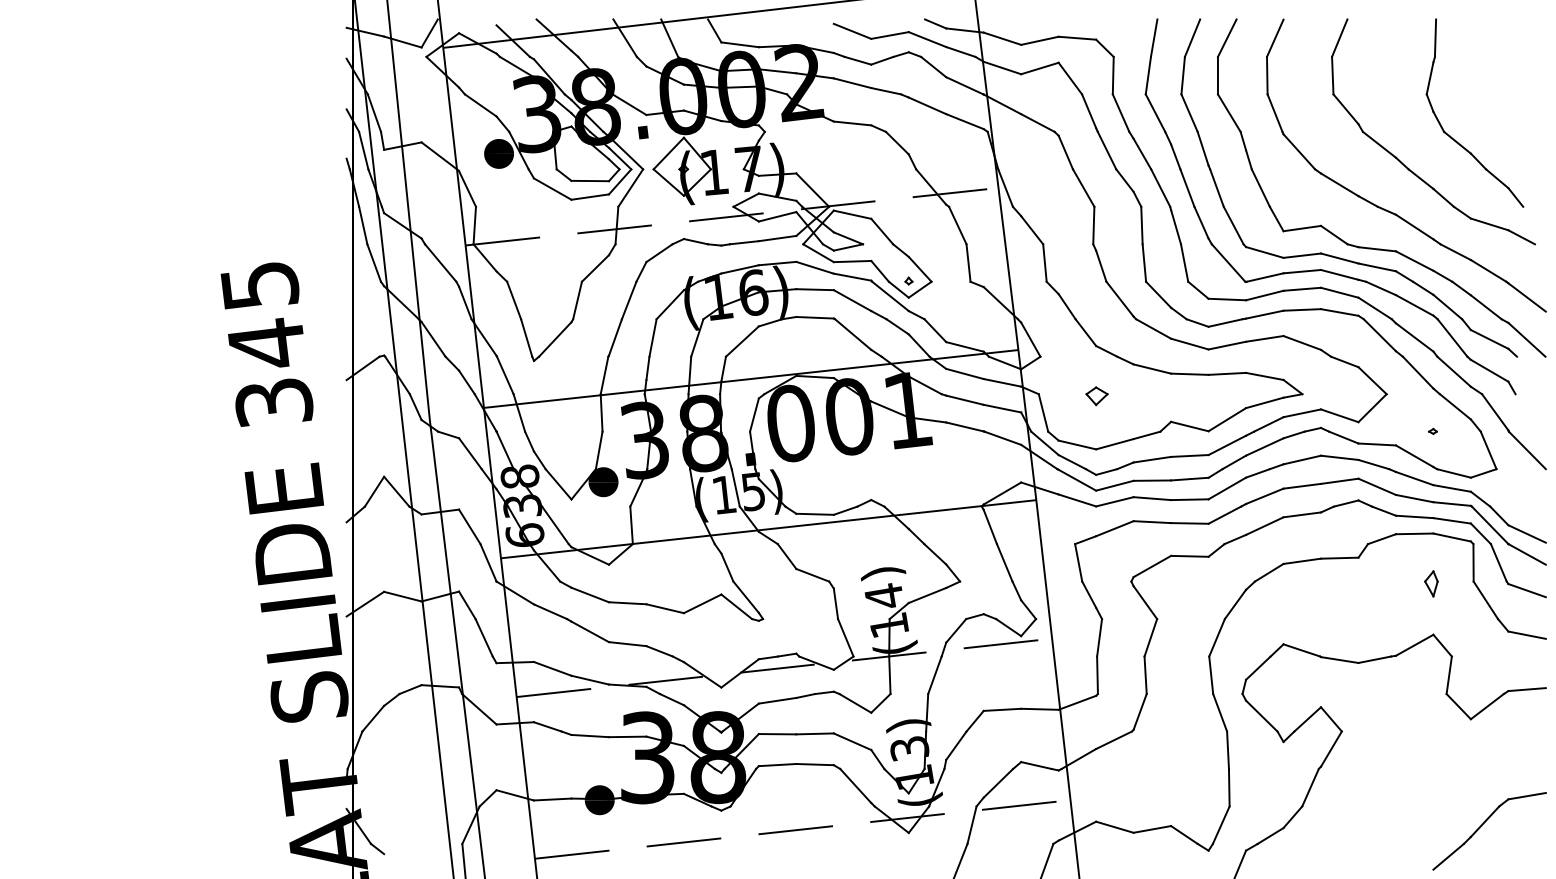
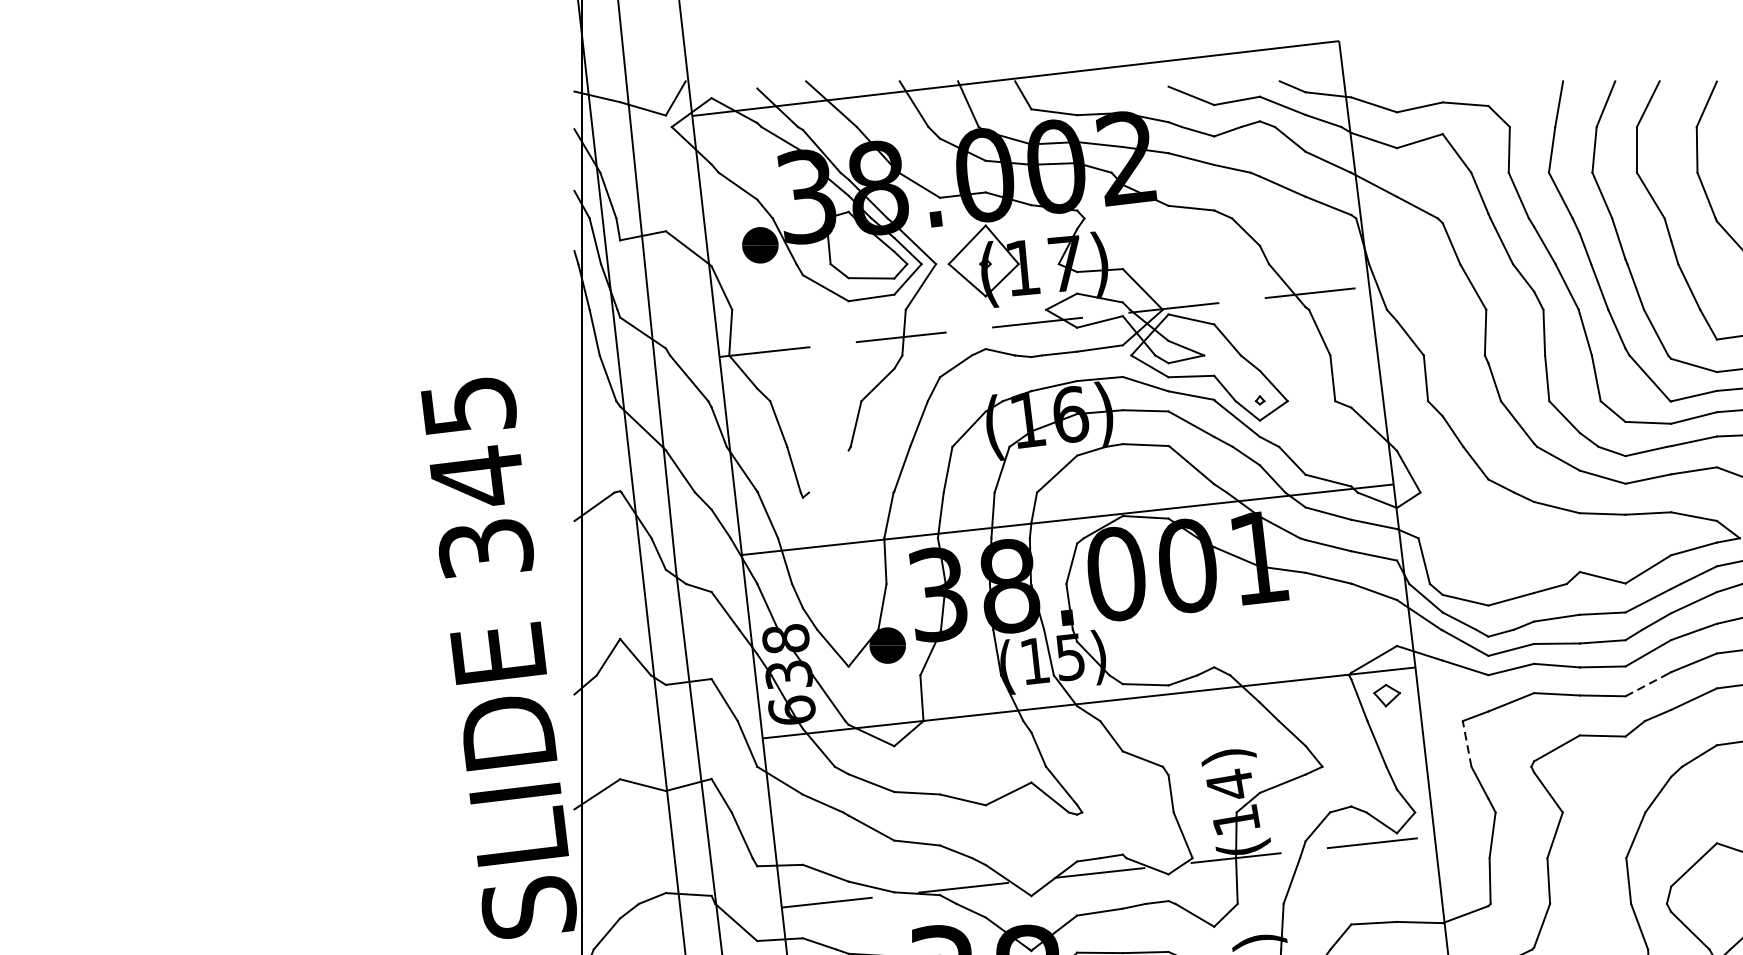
line: (555, 339) -> (829, 471), removed
part: (1096, 396) -> (1386, 695), moved
line: (1225, 514) -> (1646, 684), solid -> dashed
line: (1078, 562) -> (1466, 743), solid -> dashed

